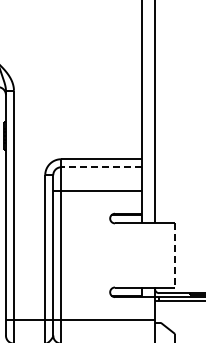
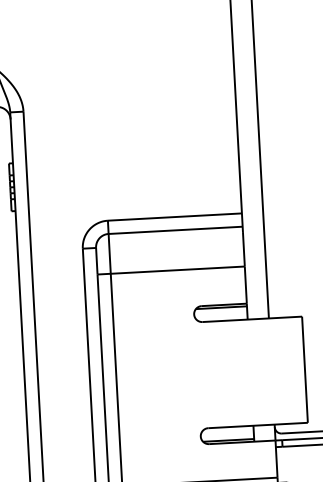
line: (101, 167) -> (175, 230), dashed -> solid
line: (175, 255) -> (305, 369), dashed -> solid

